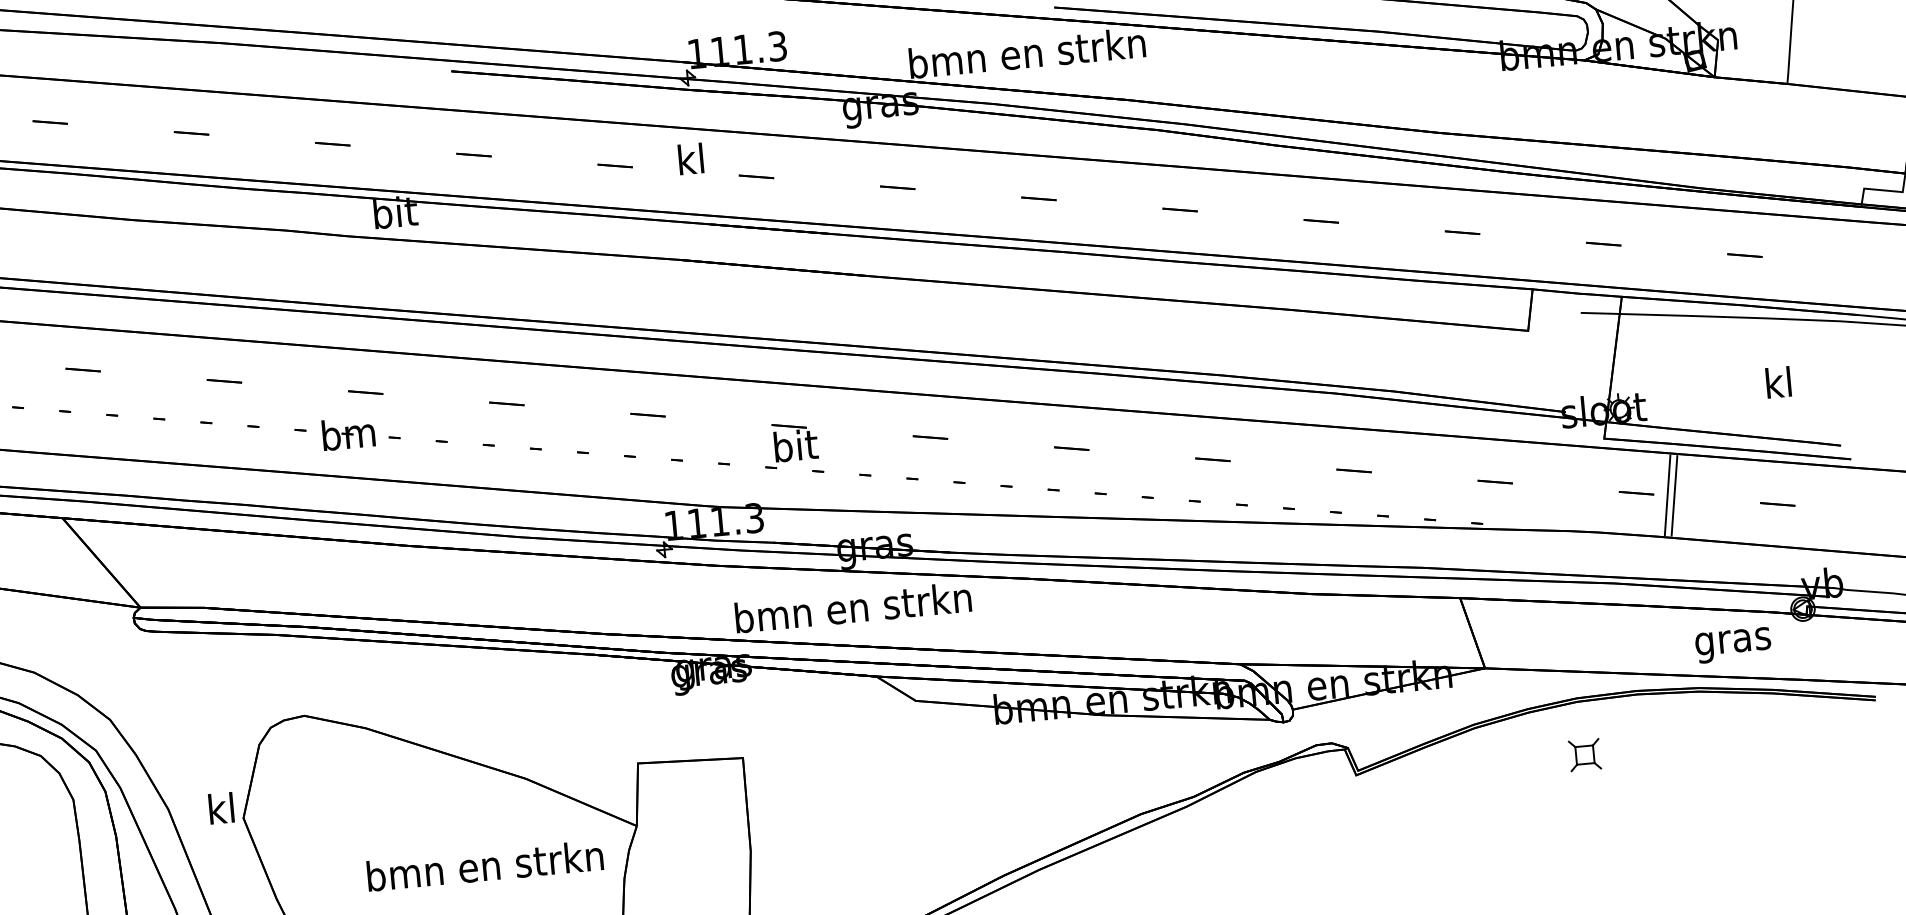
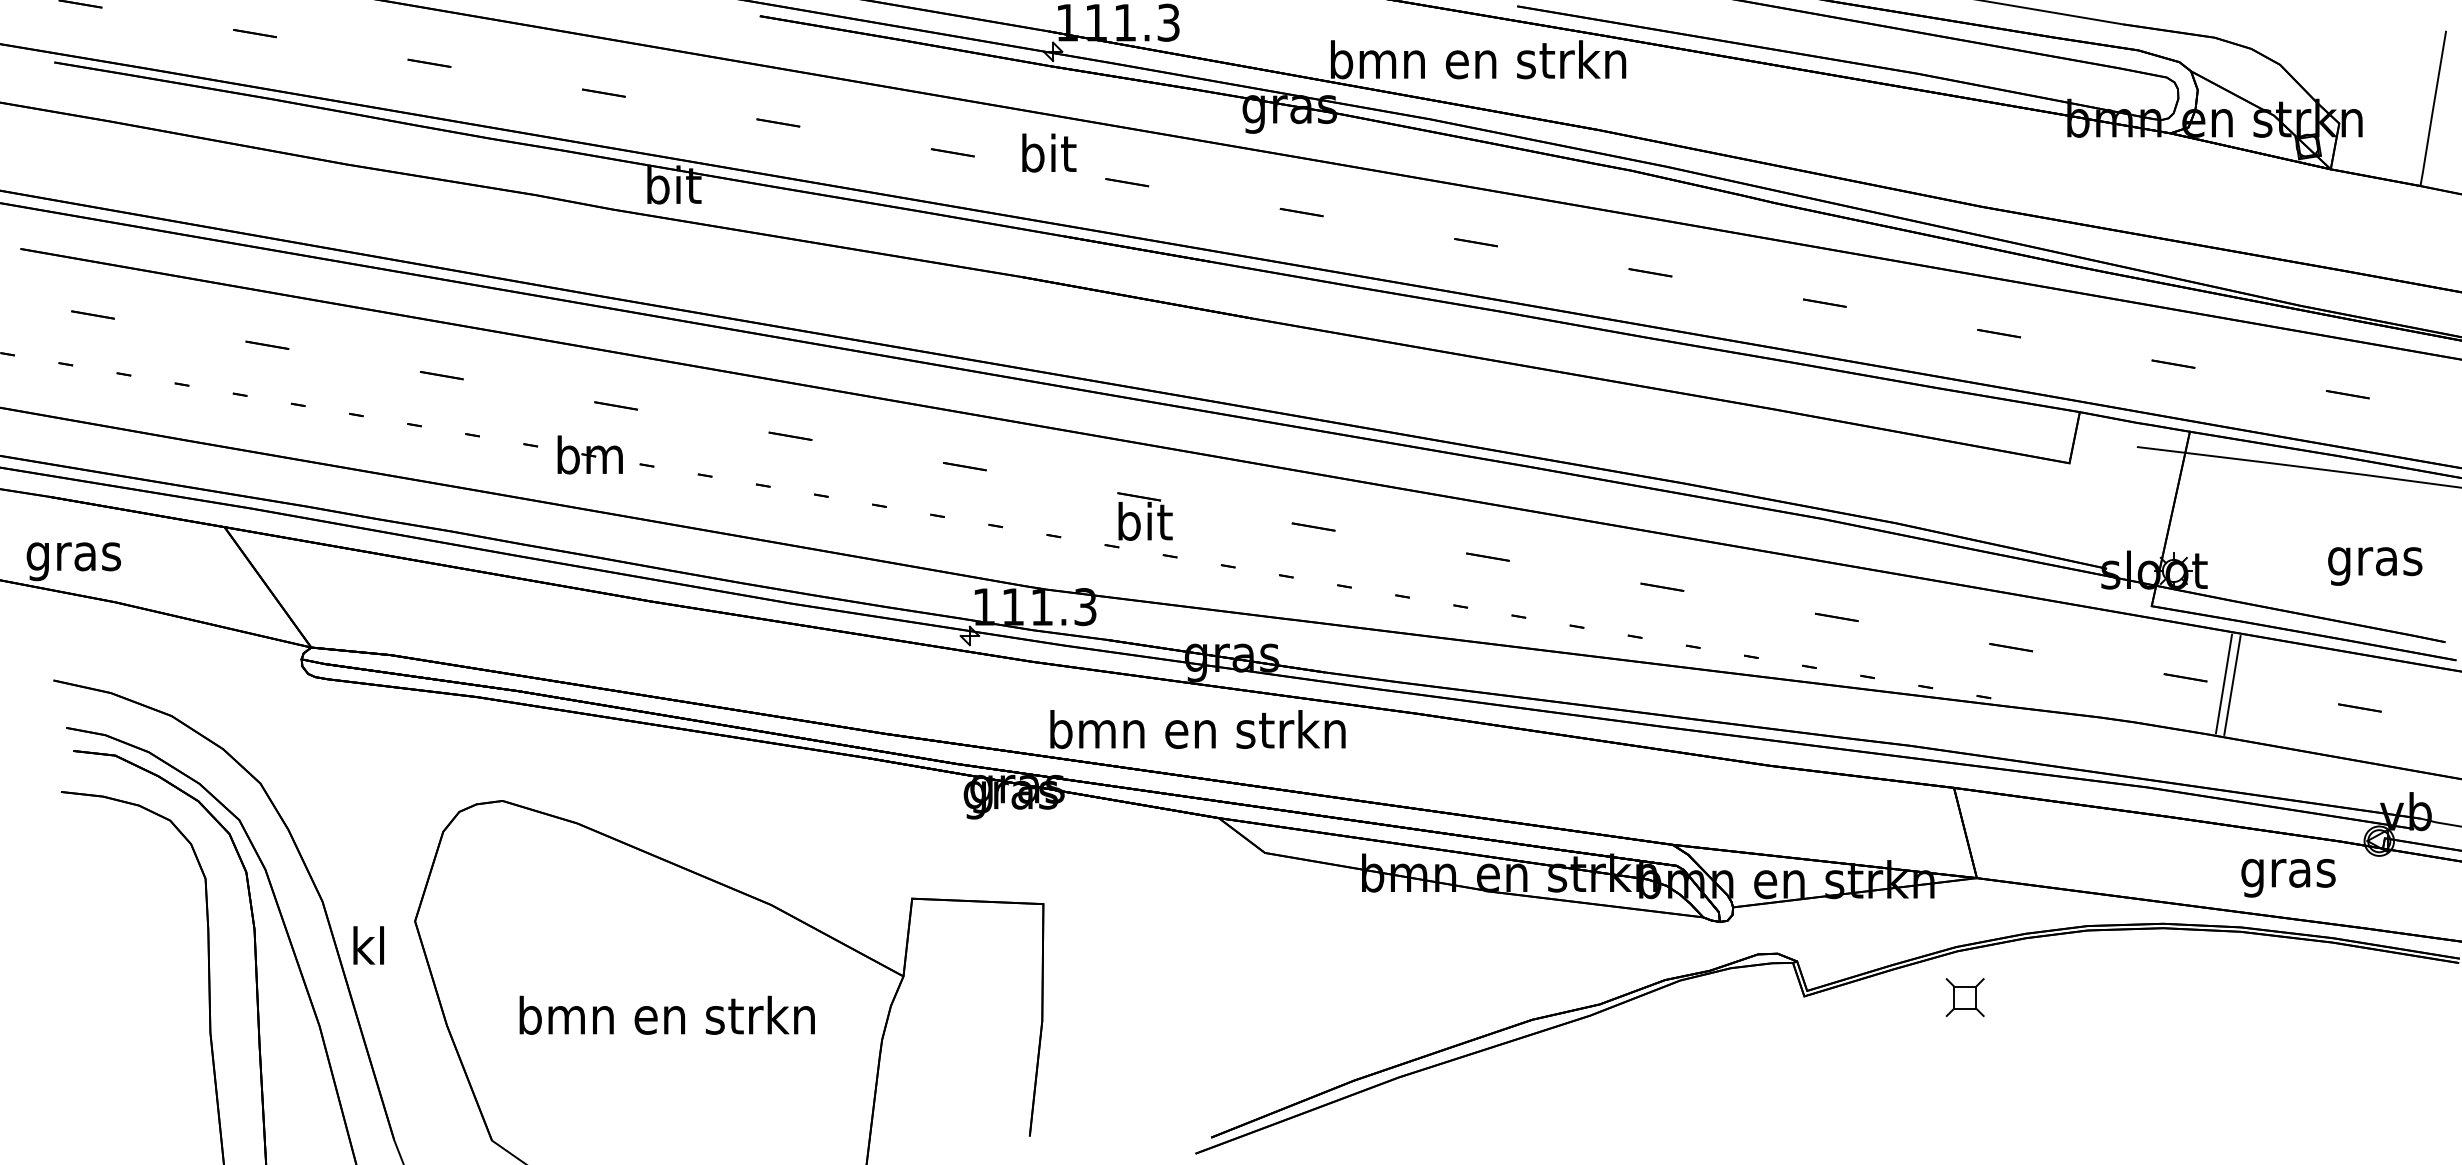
text: (692, 158) -> (1049, 152), kl -> bit
text: (1779, 386) -> (2375, 561), kl -> gras
part: (1584, 755) -> (1964, 997), moved
text: (221, 808) -> (368, 945), moved
text: (484, 865) -> (666, 1014), moved

